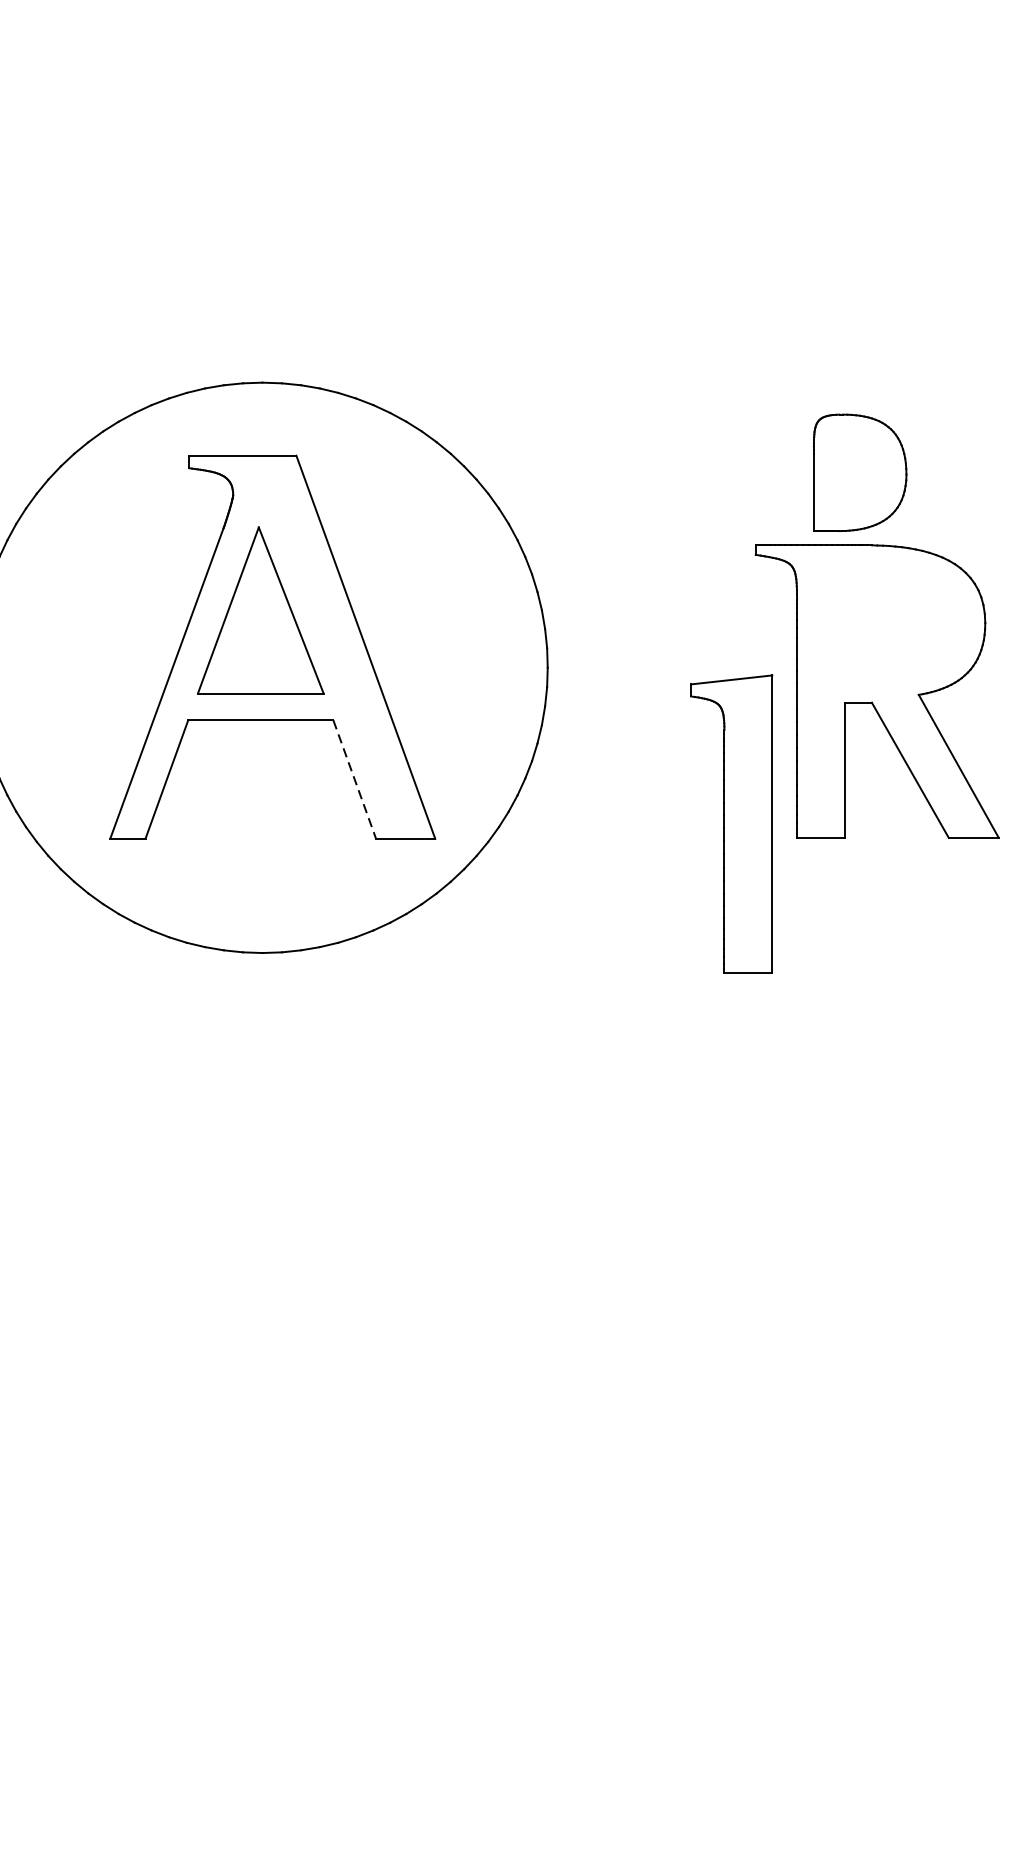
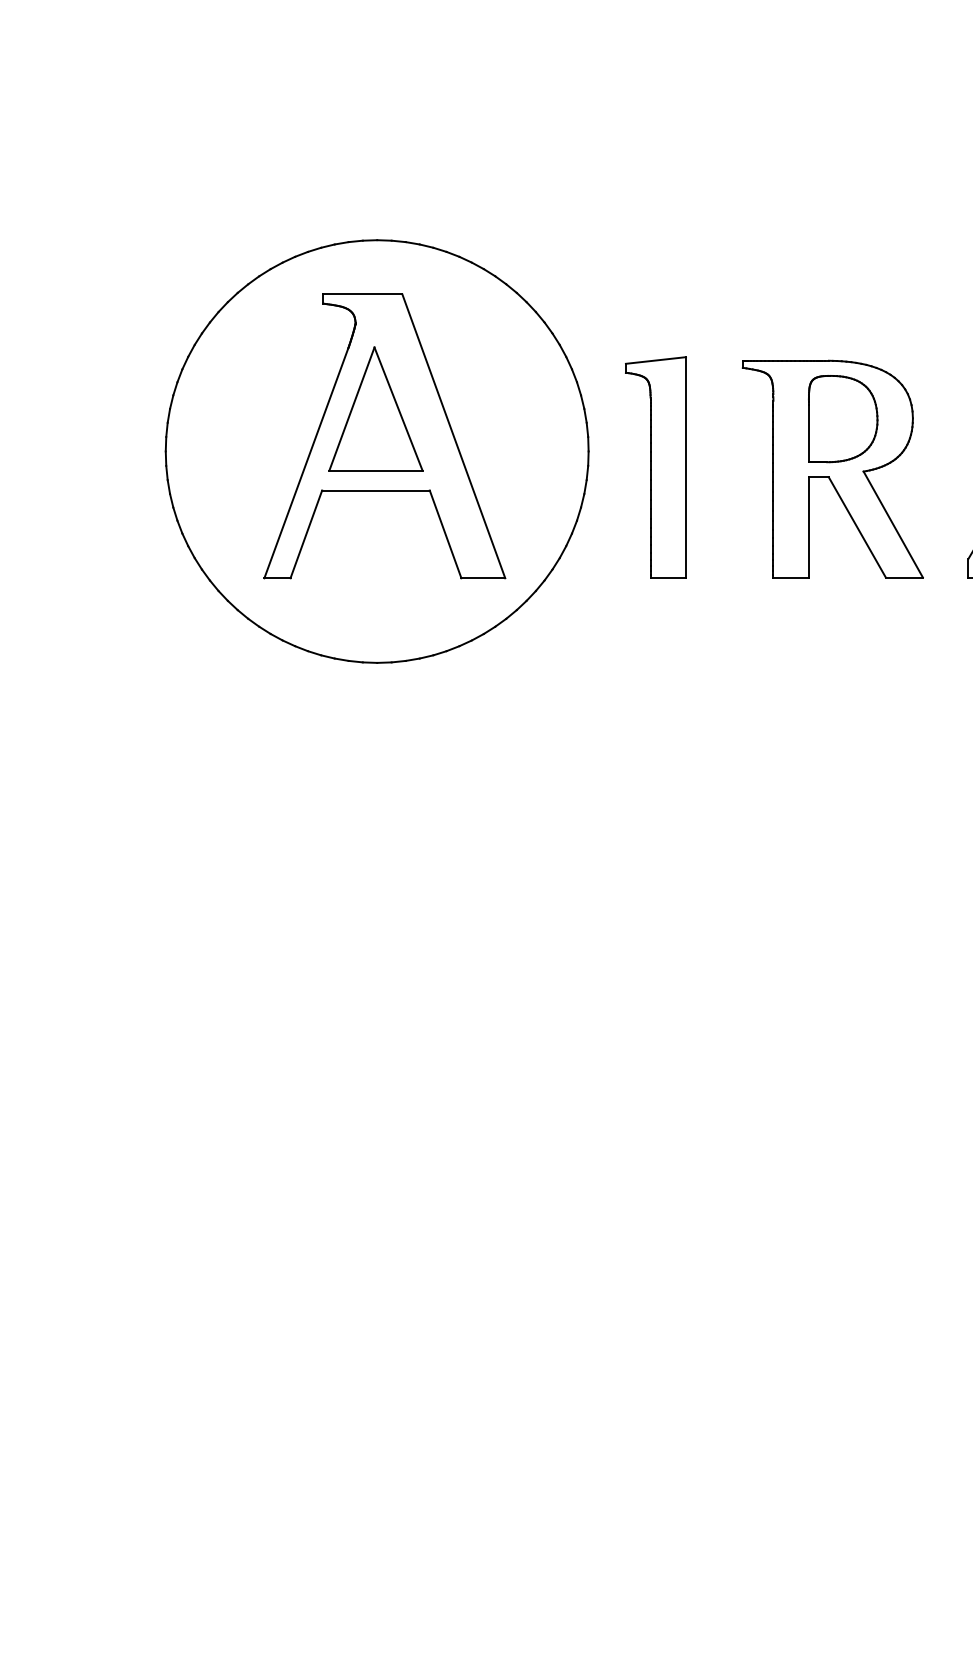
part: (860, 473) -> (843, 419), moved
line: (354, 779) -> (445, 534), dashed -> solid
part: (731, 824) -> (655, 467), moved

